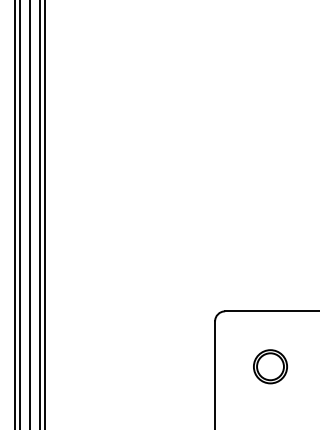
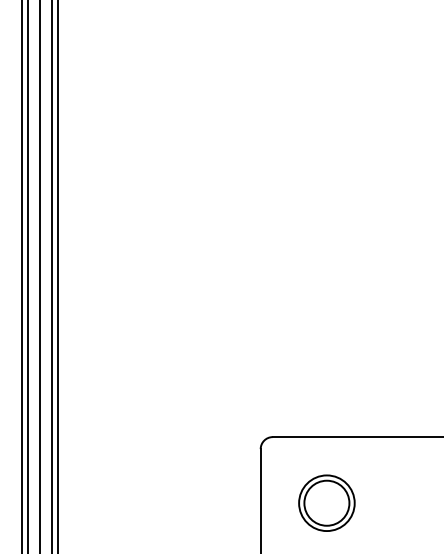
part: (270, 366) -> (326, 503), size x1.4

